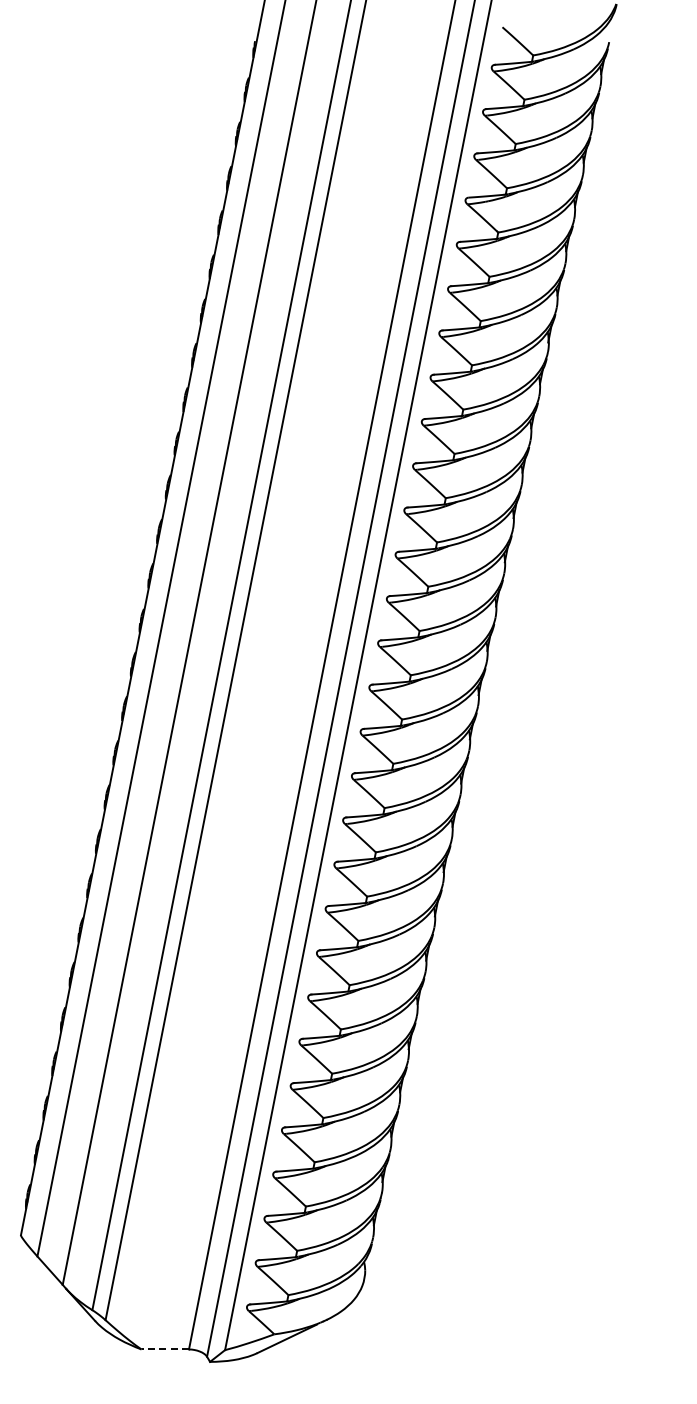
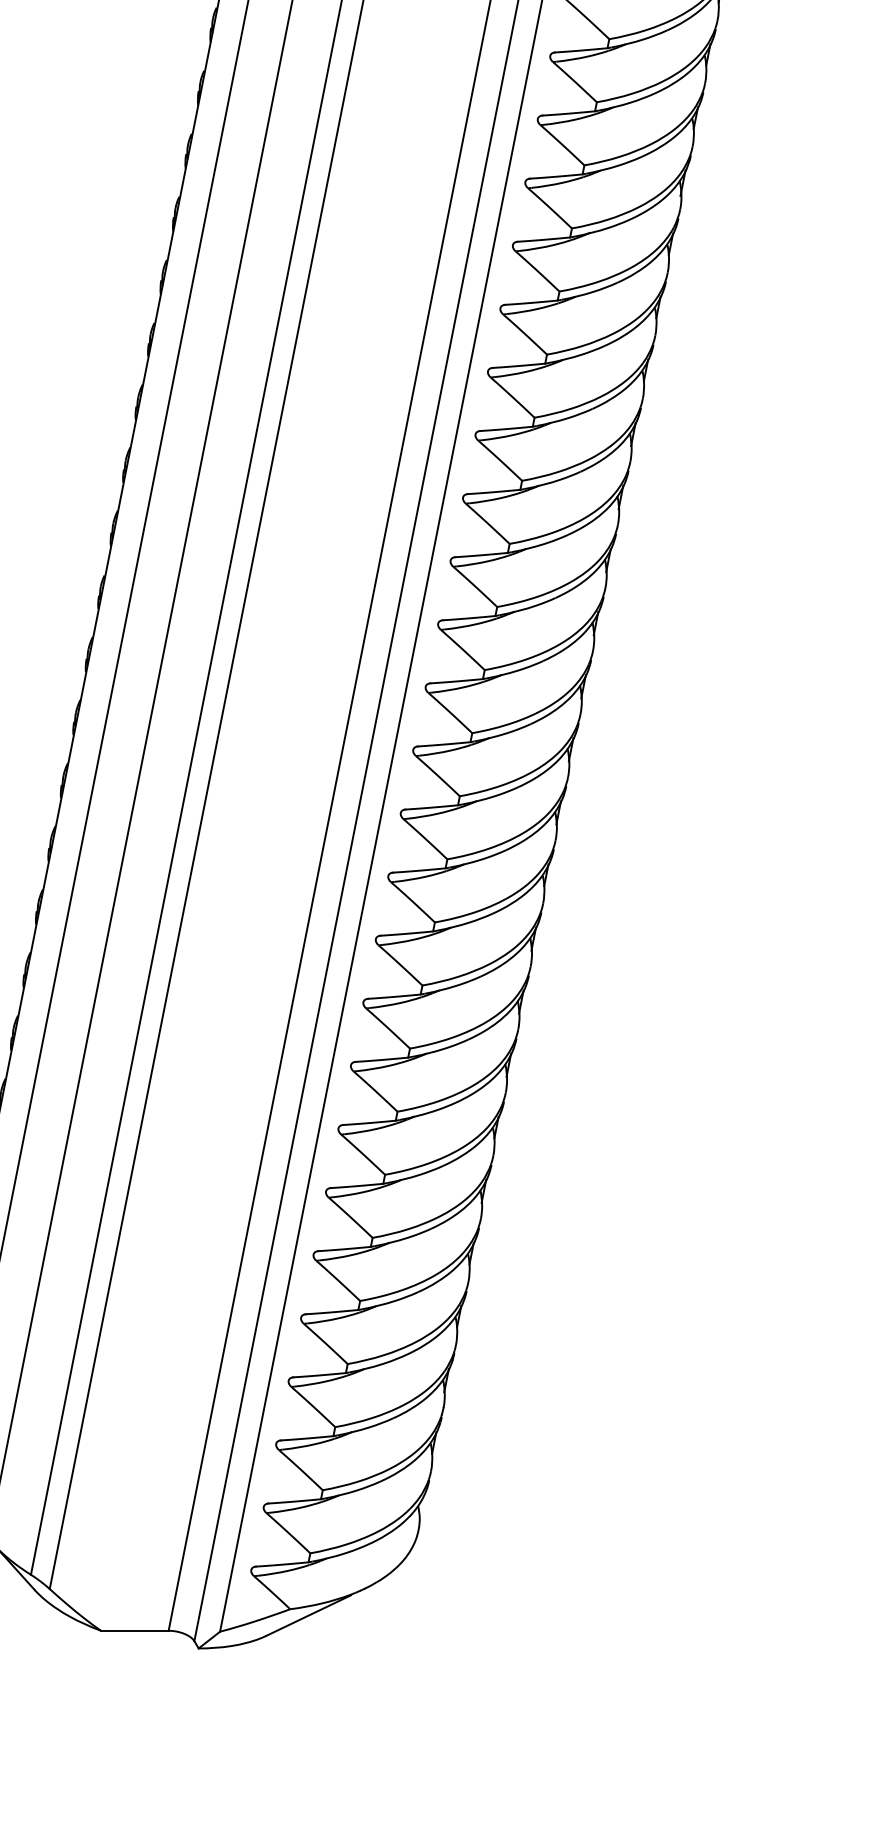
line: (165, 1349) -> (135, 1630), dashed -> solid

